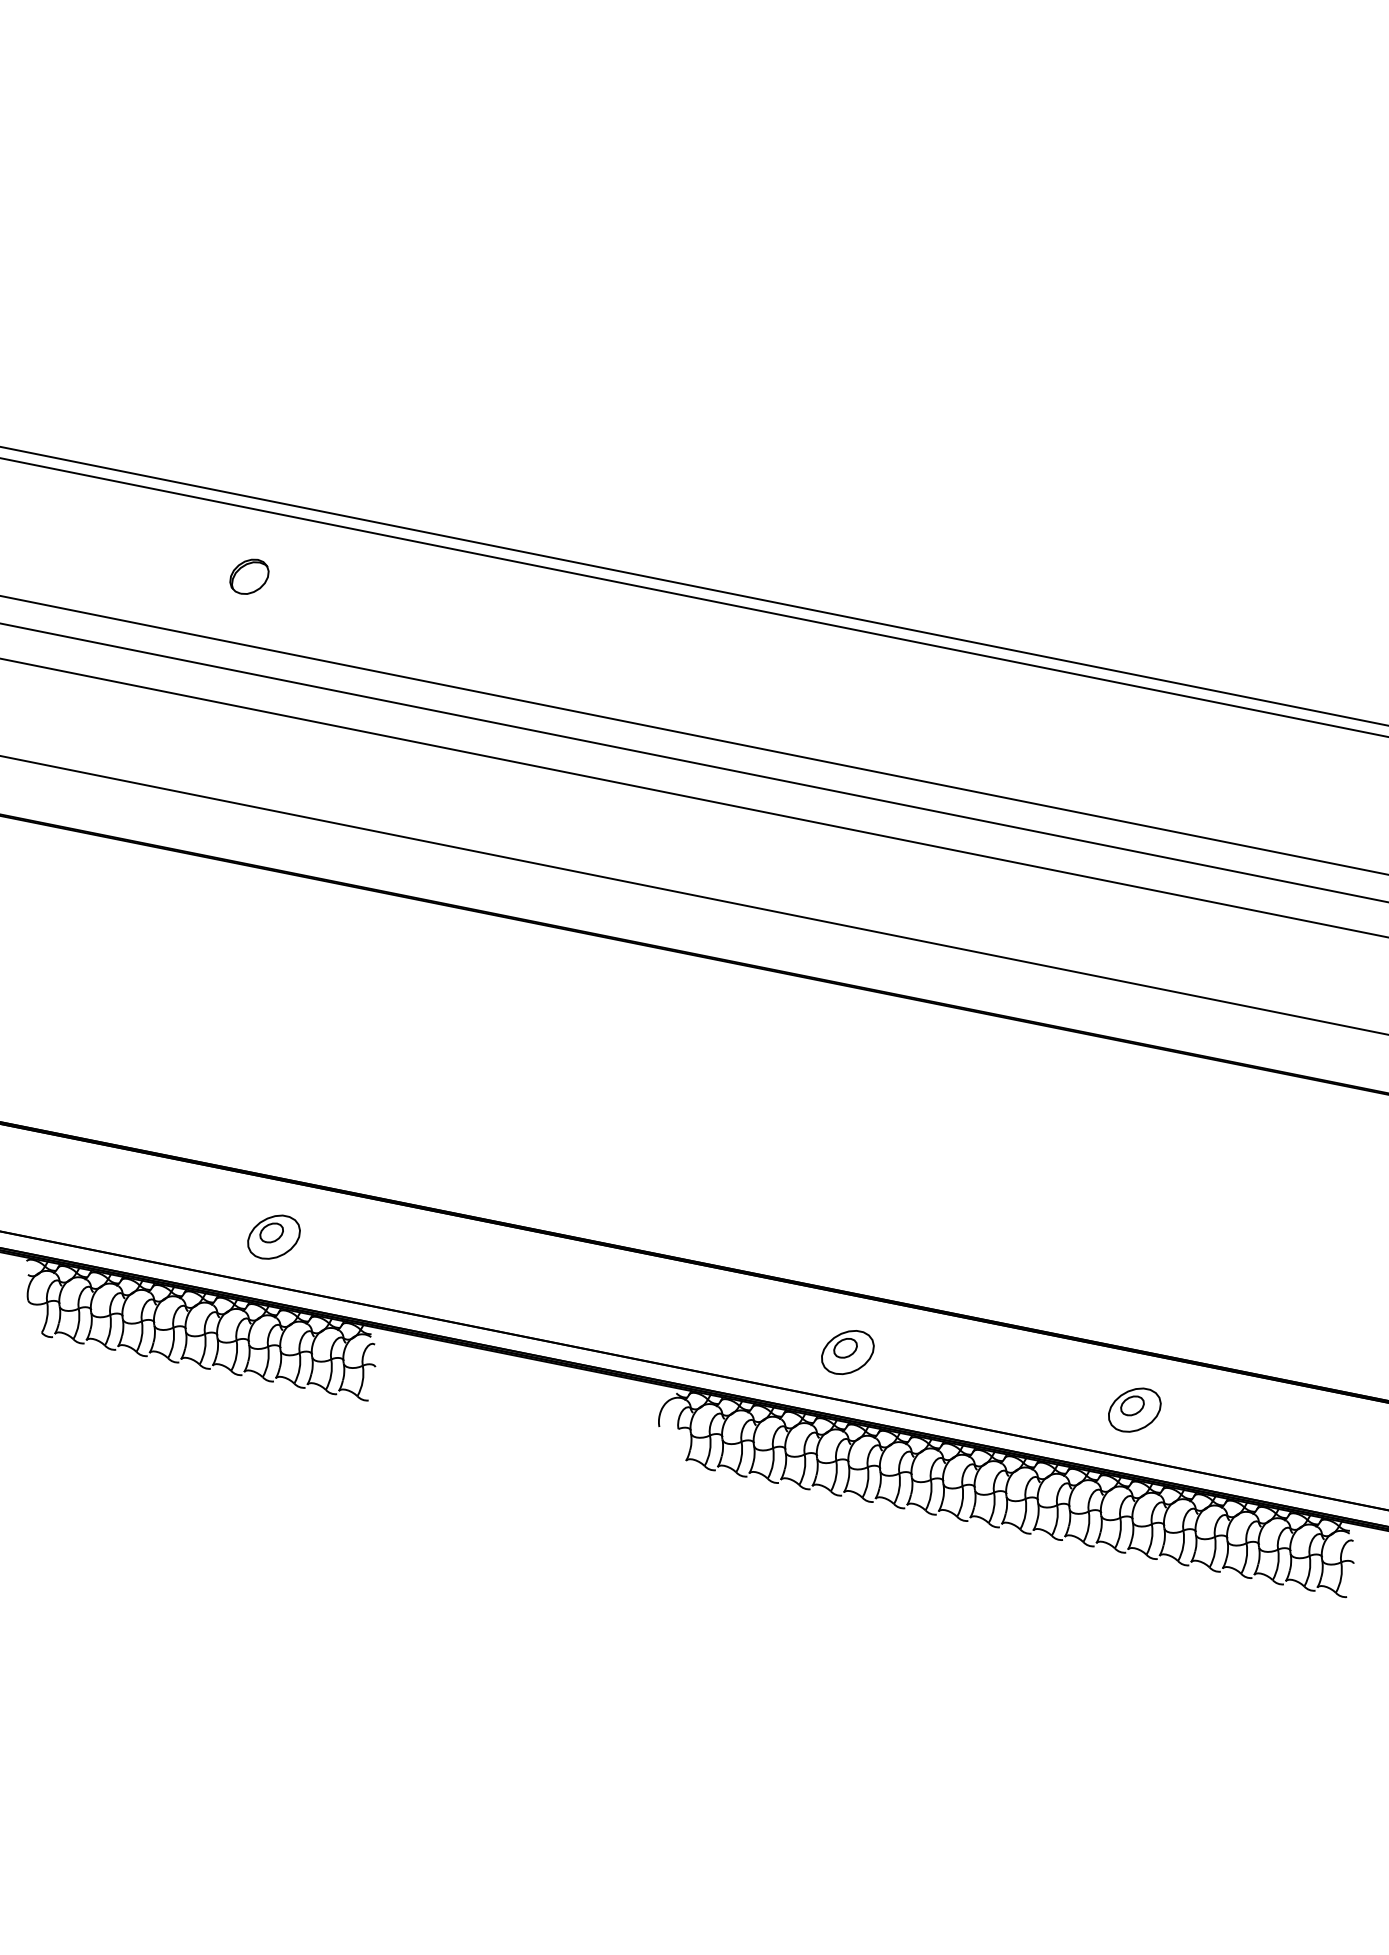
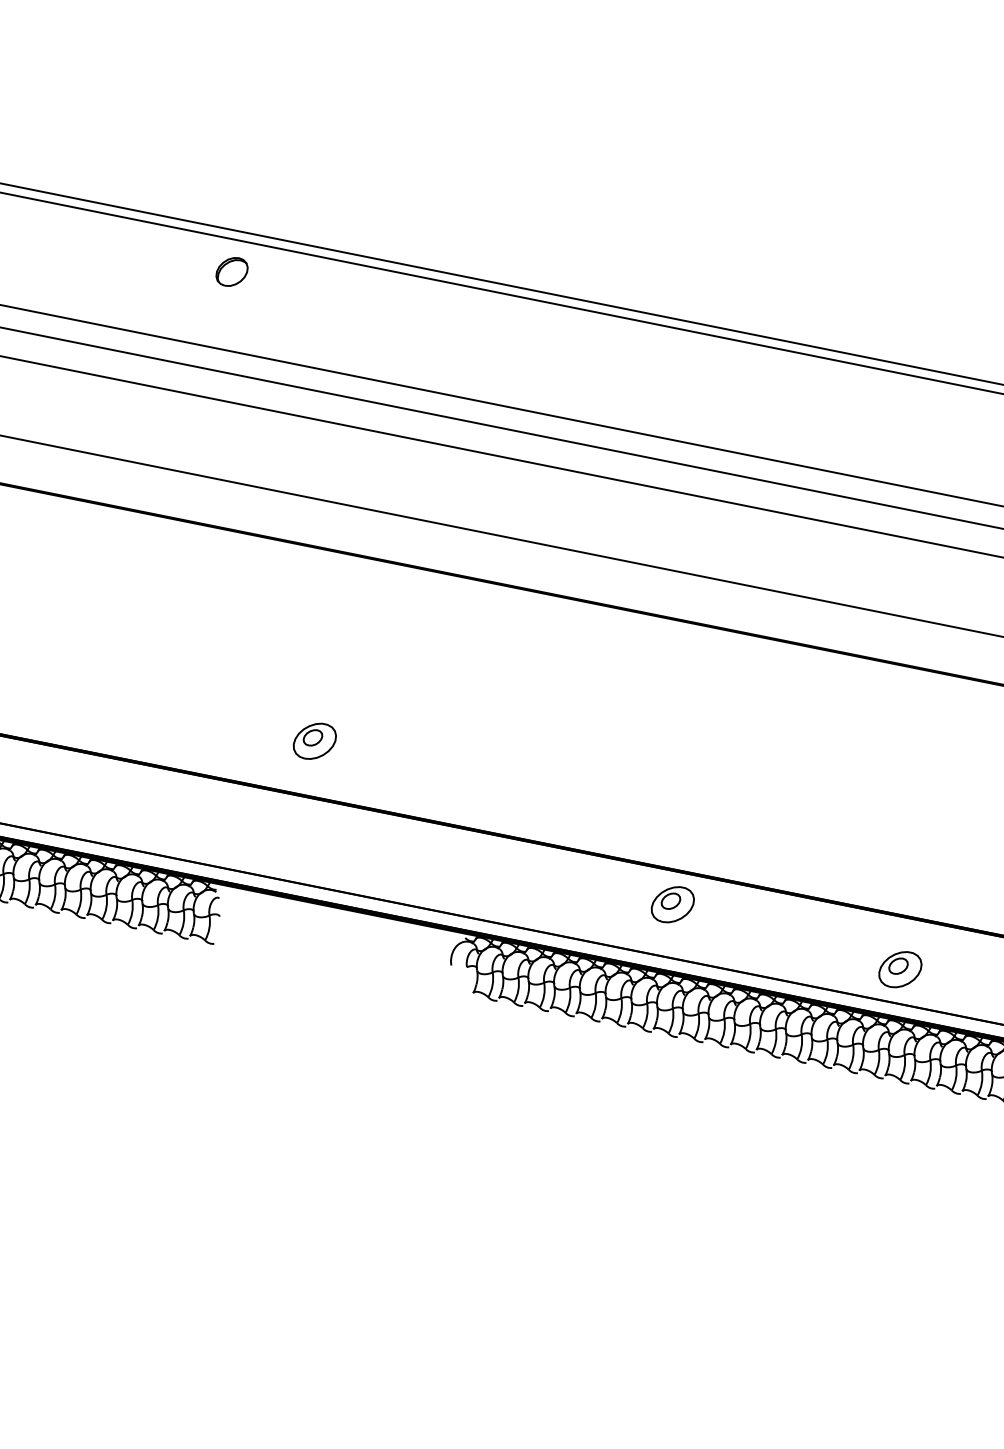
part: (249, 576) -> (232, 271), moved
part: (273, 1236) -> (314, 740), moved
part: (847, 1352) -> (672, 904), moved
part: (1134, 1409) -> (900, 969), moved

